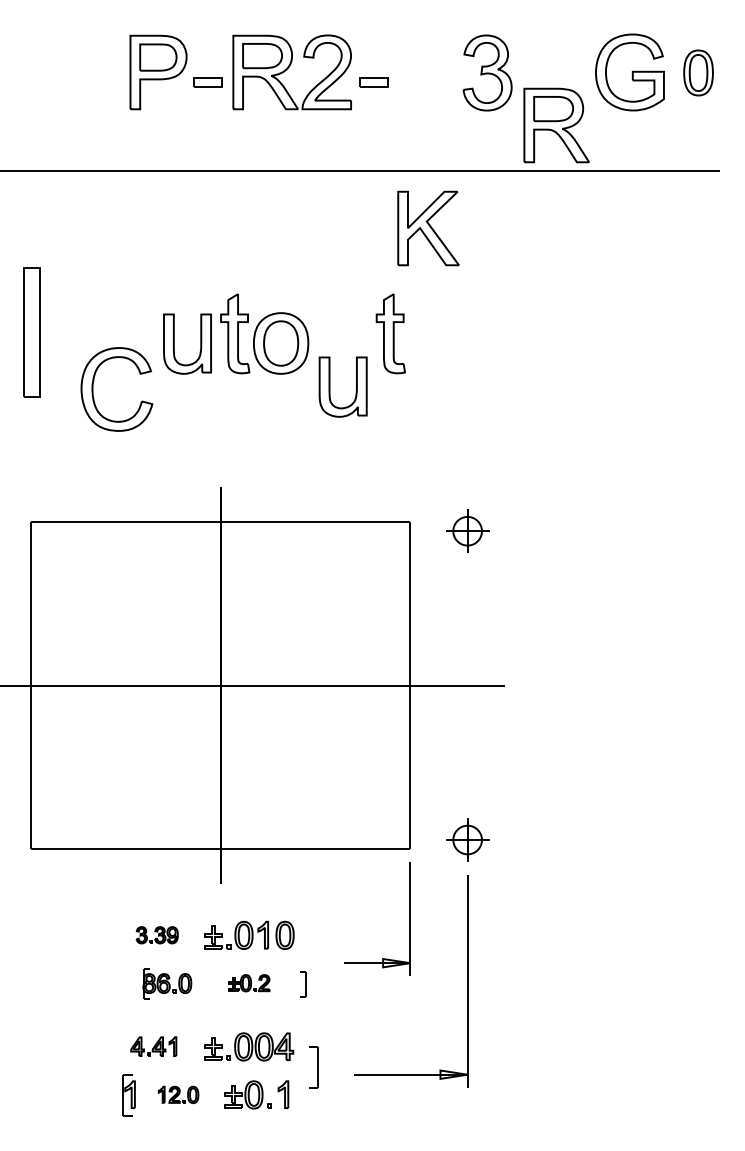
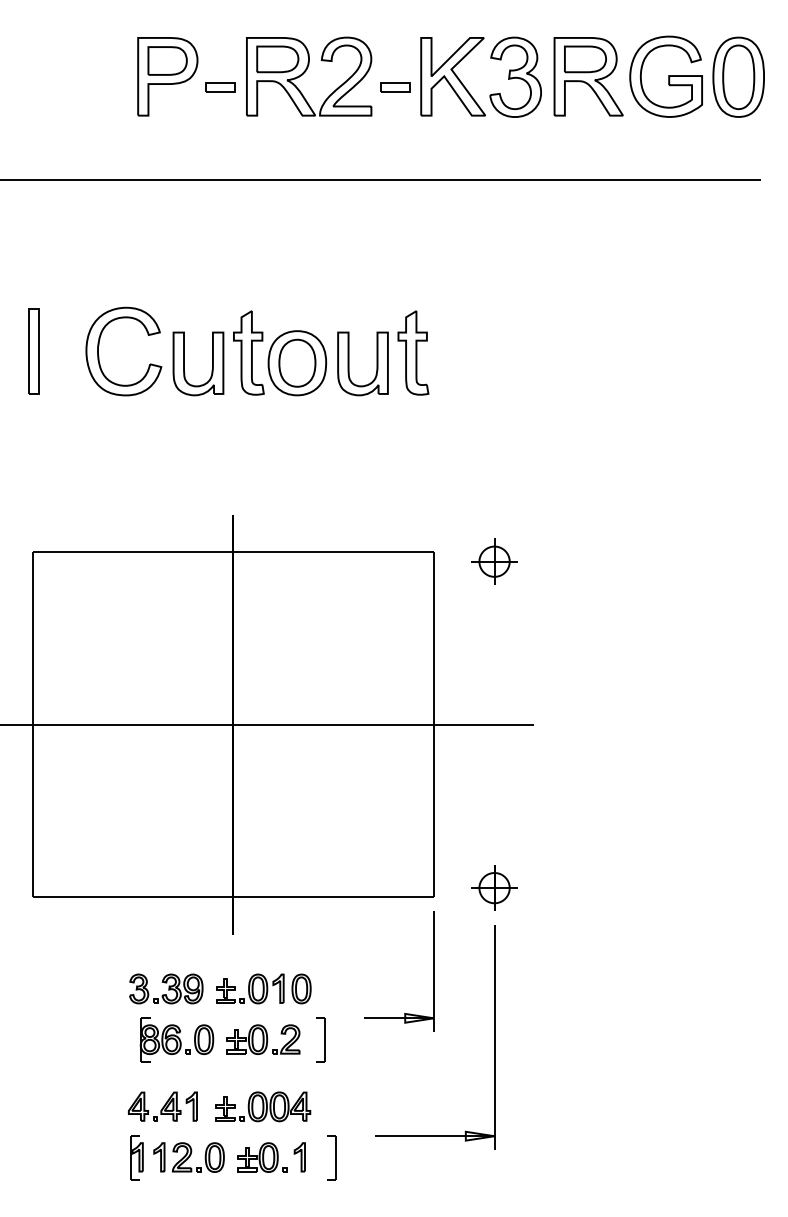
part: (698, 72) -> (738, 76), size x1.67
part: (556, 125) -> (588, 76), moved
part: (428, 228) -> (453, 76), moved
part: (31, 332) -> (33, 351), size x0.62
part: (330, 386) -> (349, 363), moved
part: (93, 389) -> (99, 351), moved
part: (157, 934) -> (166, 987), size x1.67
part: (248, 982) -> (262, 1038), size x1.67
part: (167, 983) -> (177, 1039), size x1.43
part: (303, 983) -> (321, 1039), size x1.67
part: (153, 1046) -> (162, 1106), size x1.43
part: (313, 1067) -> (331, 1158), moved
part: (178, 1094) -> (188, 1157), size x1.67

